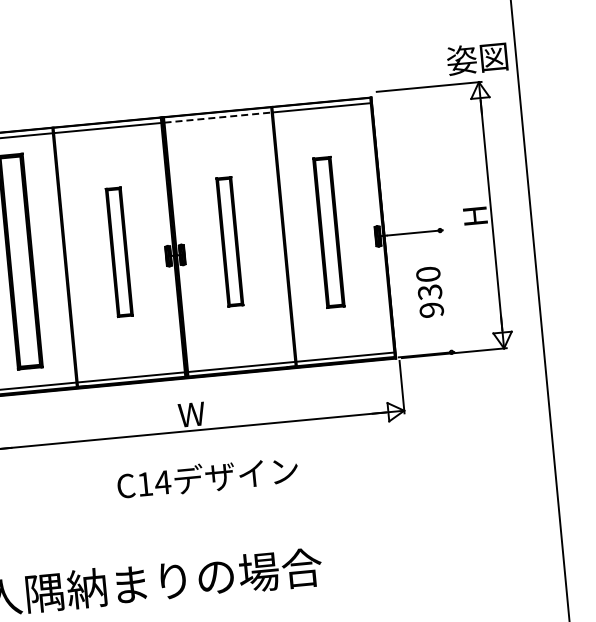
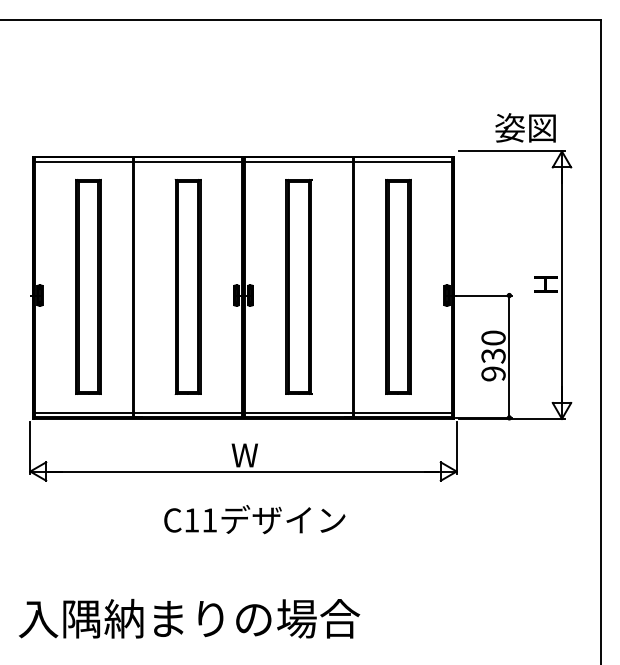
text: (477, 58) -> (525, 127), moved
line: (217, 117) -> (298, 162), dashed -> solid
part: (328, 231) -> (398, 286), size x1.43
part: (229, 241) -> (298, 286), size x1.67
part: (118, 251) -> (187, 286), size x1.67
line: (445, 291) -> (509, 356), added
text: (162, 482) -> (209, 520), C14 -> C11

